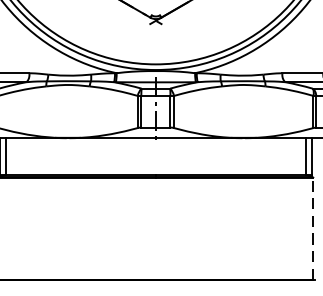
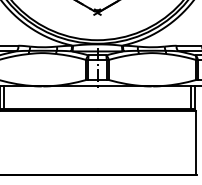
line: (312, 227) -> (195, 142), dashed -> solid

